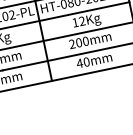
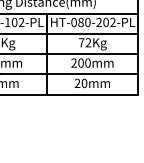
text: (75, 22) -> (81, 42), 12Kg -> 72Kg
text: (79, 62) -> (77, 82), 40mm -> 20mm

